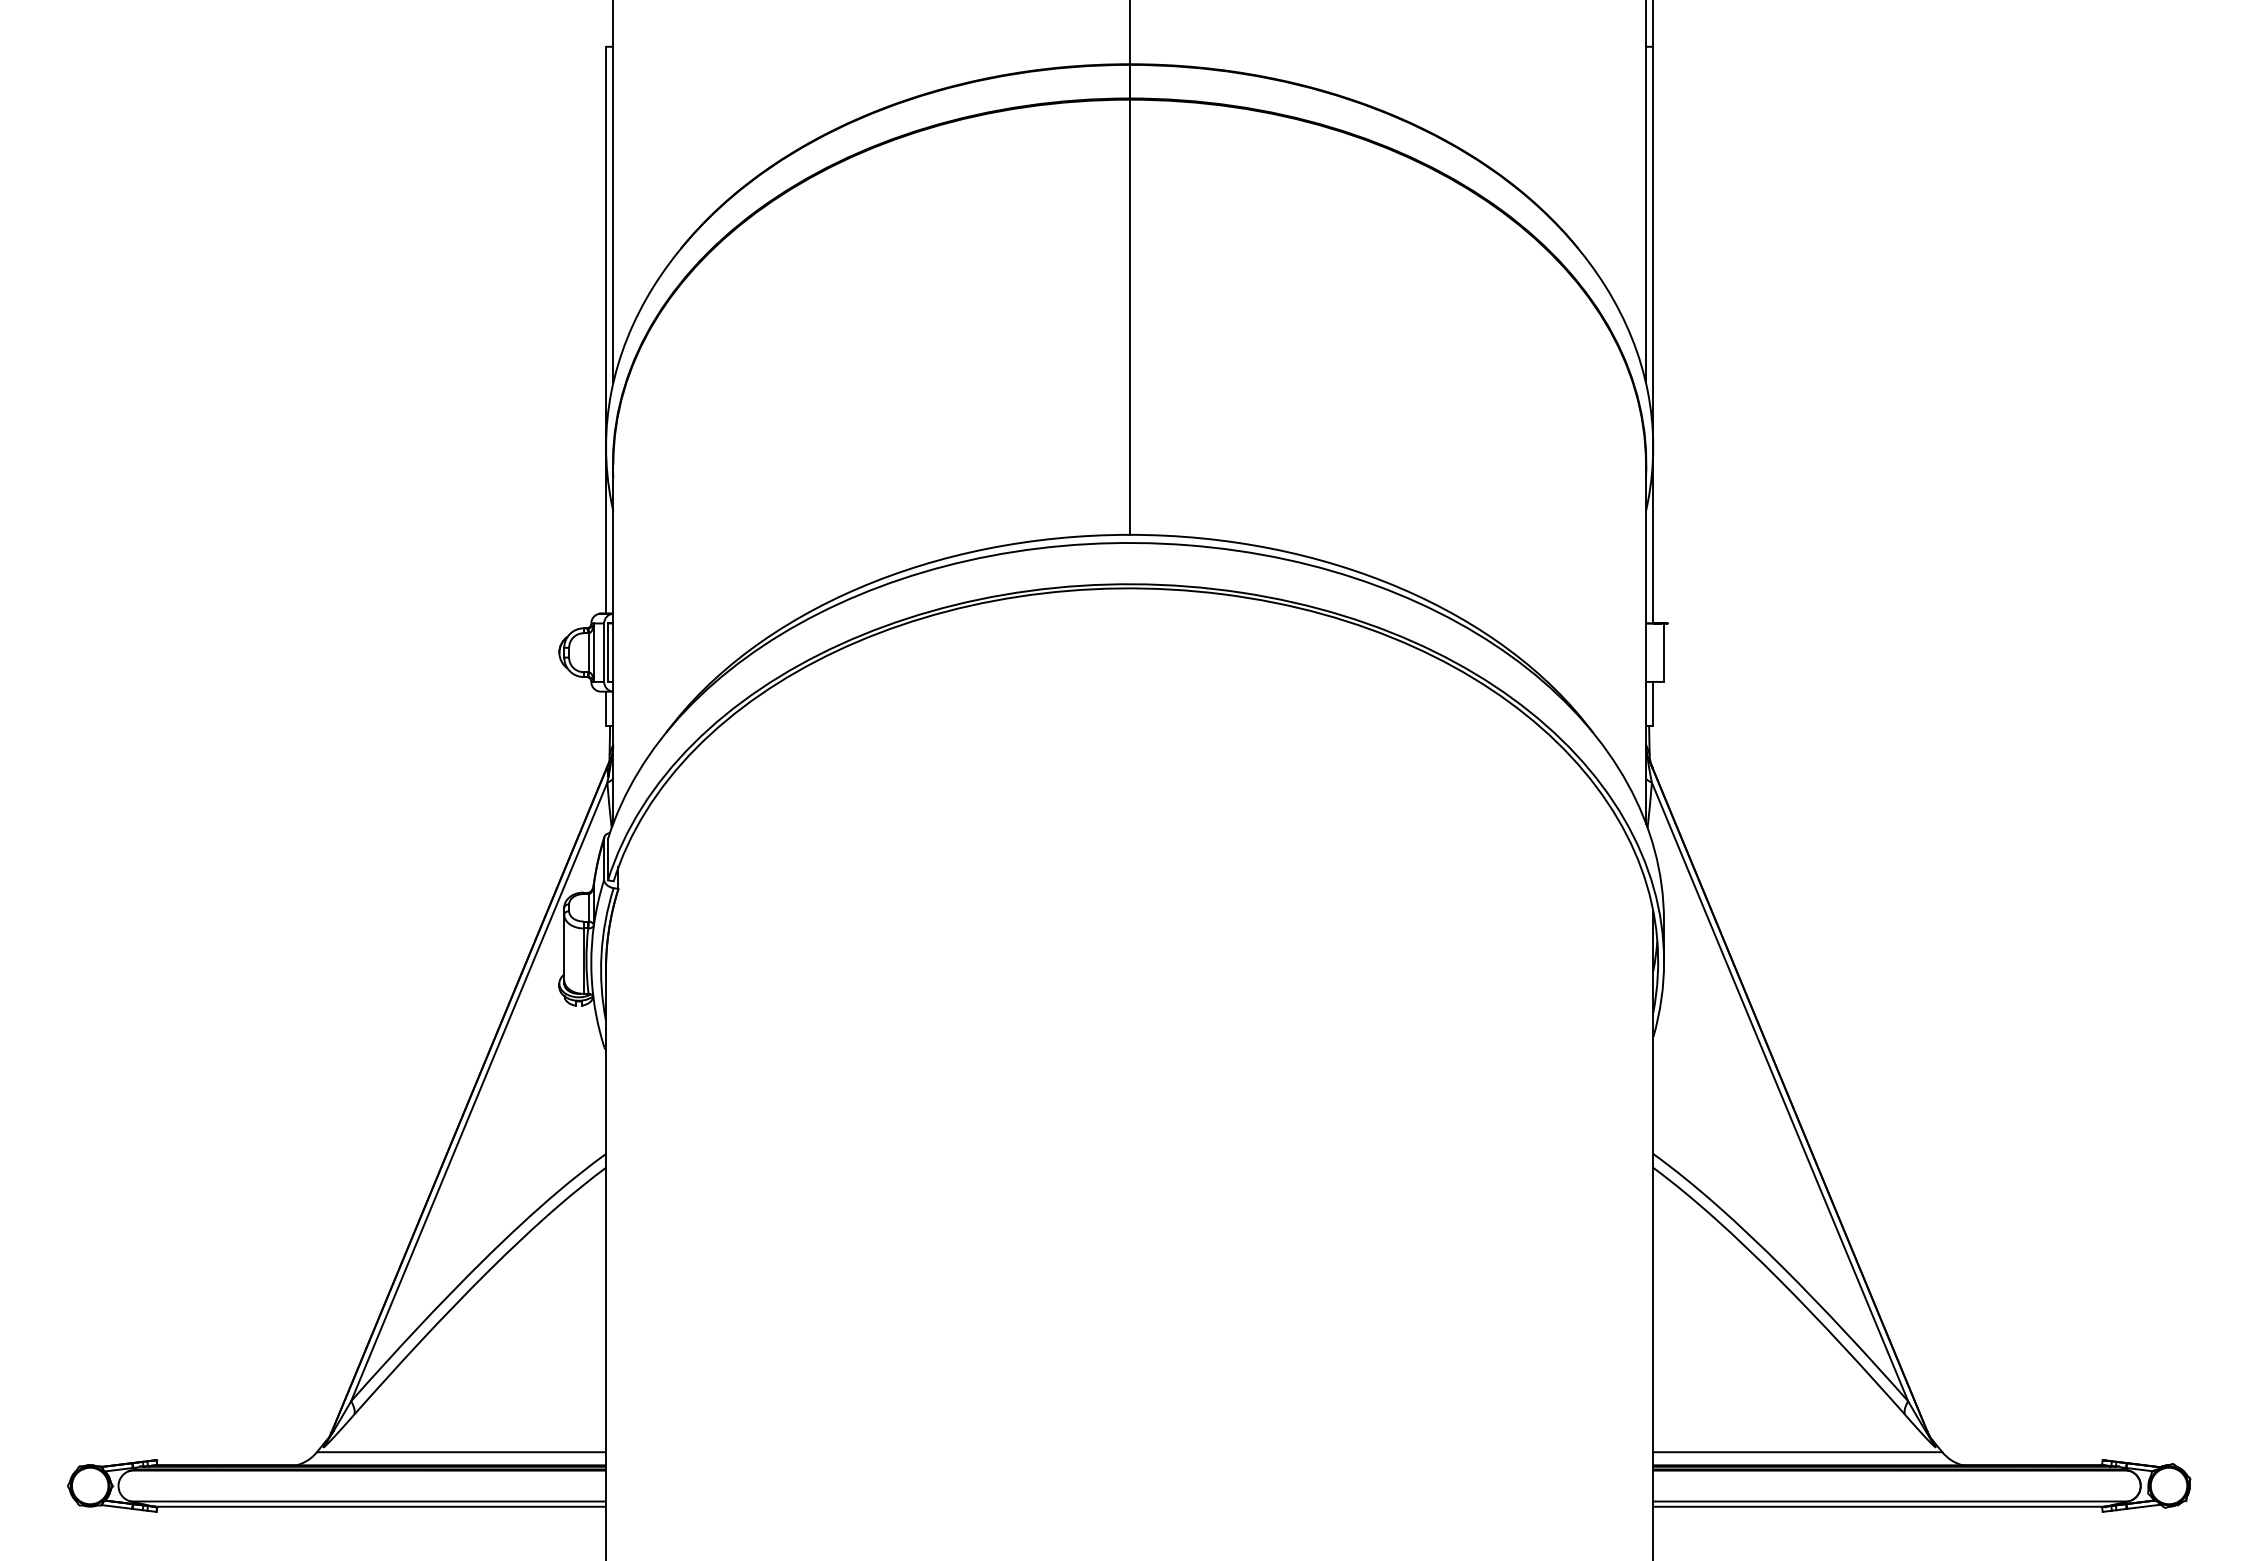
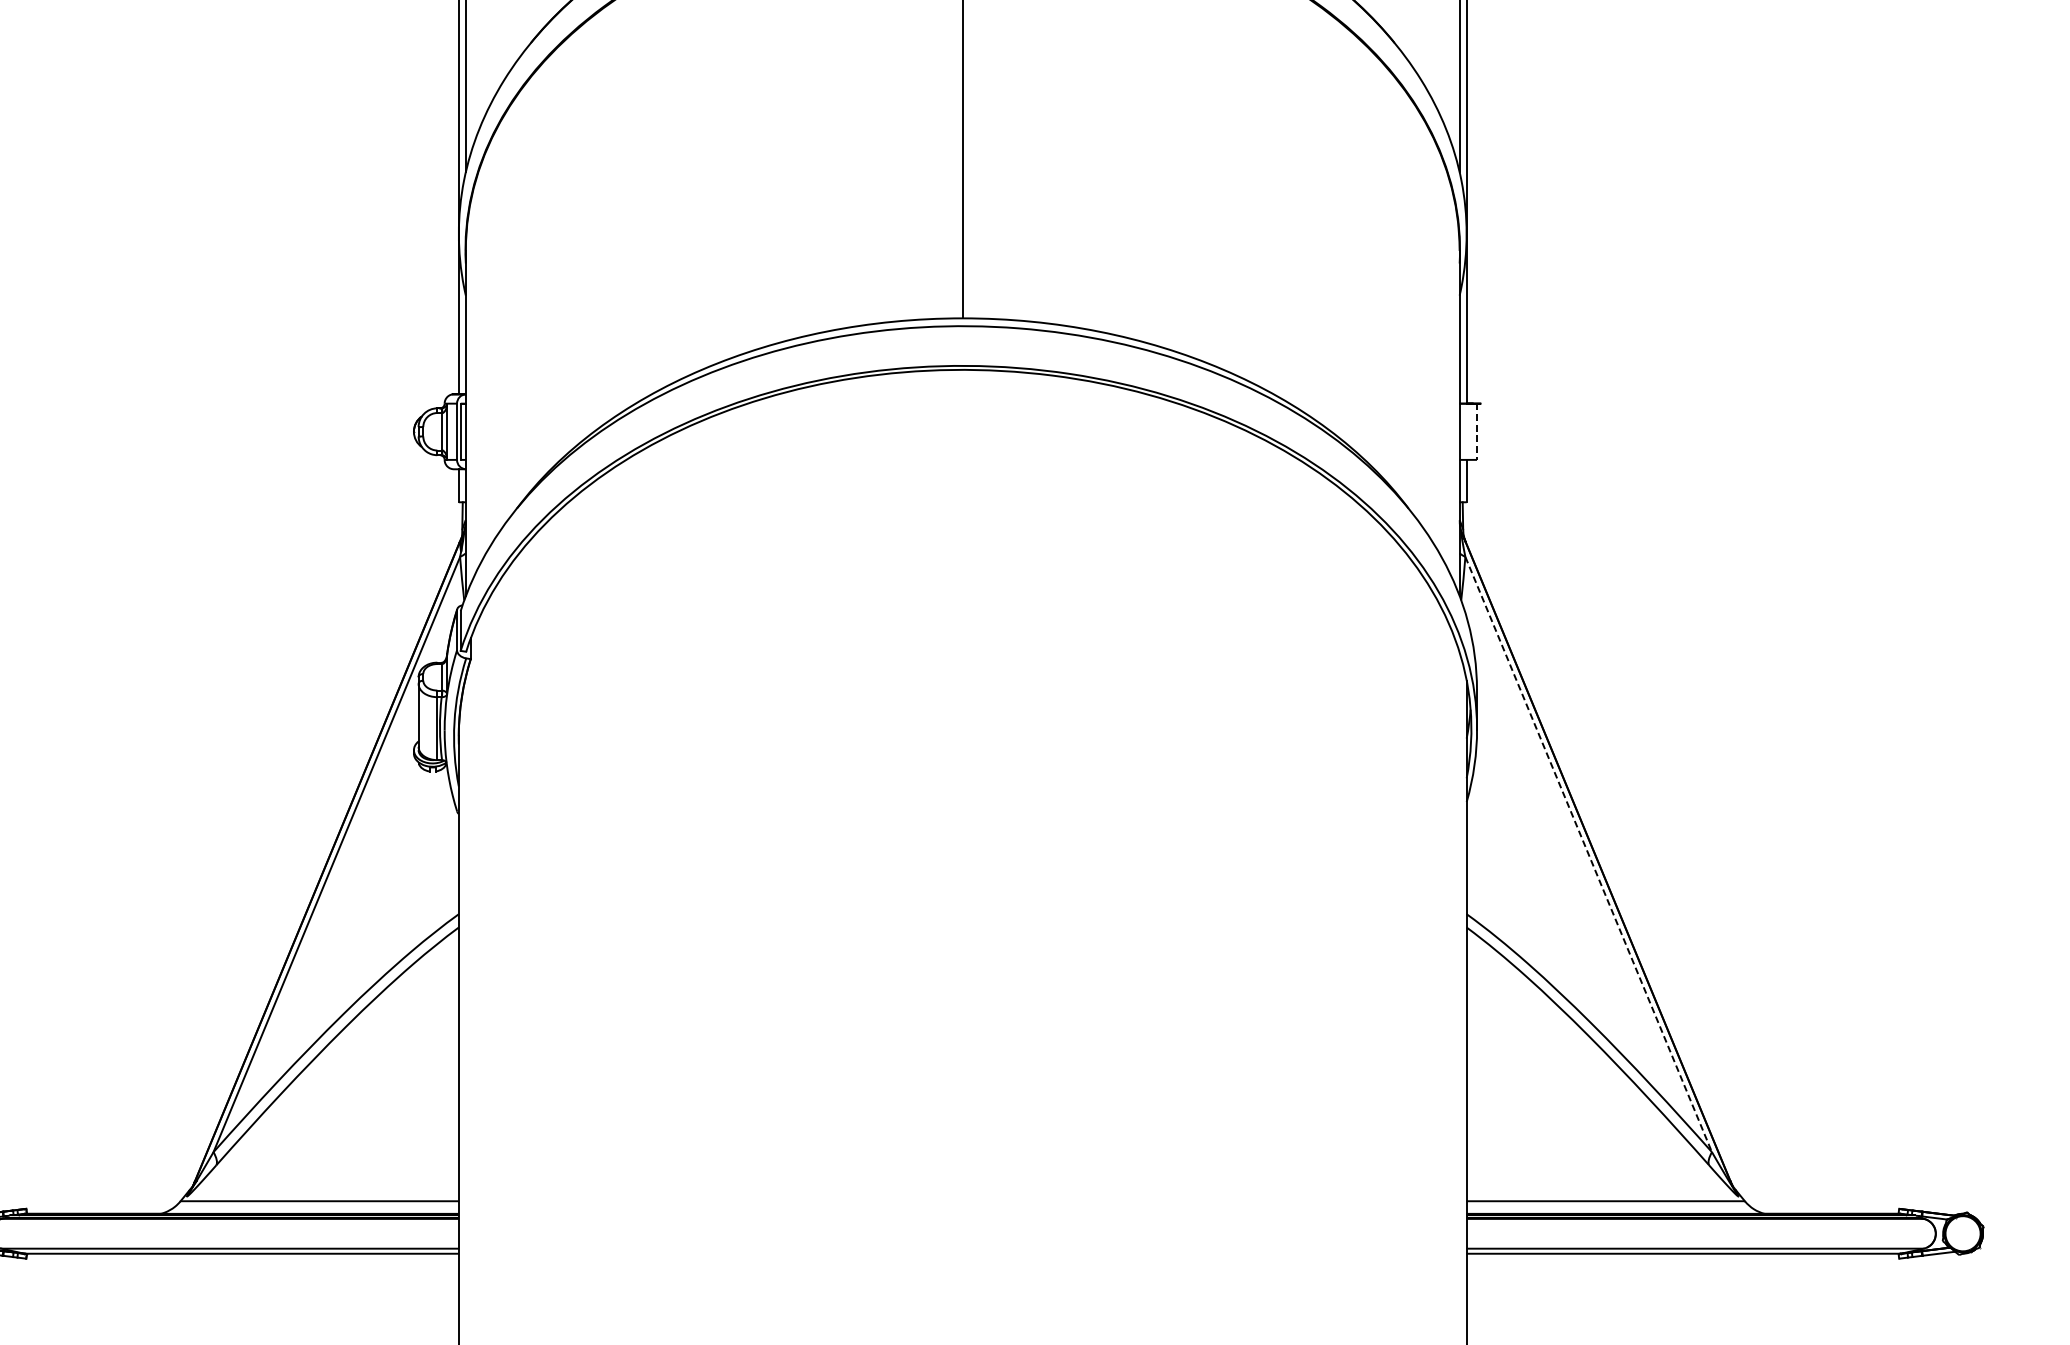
line: (1663, 653) -> (1476, 432), solid -> dashed
line: (1780, 1092) -> (1589, 855), solid -> dashed

